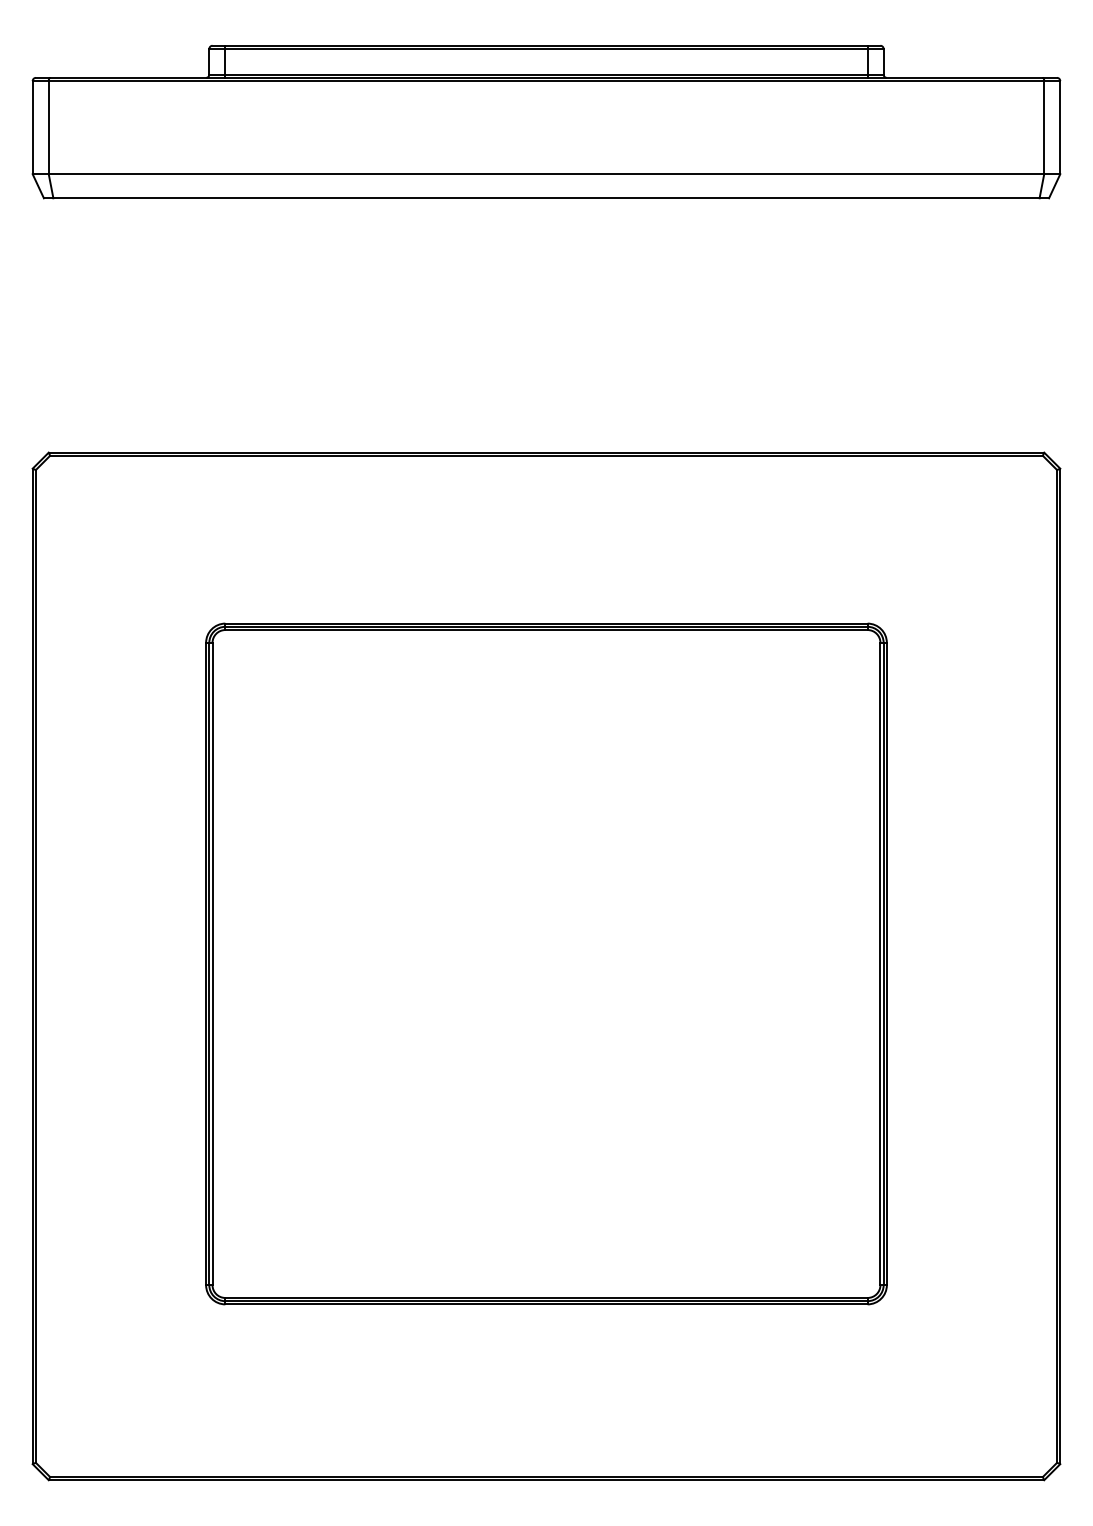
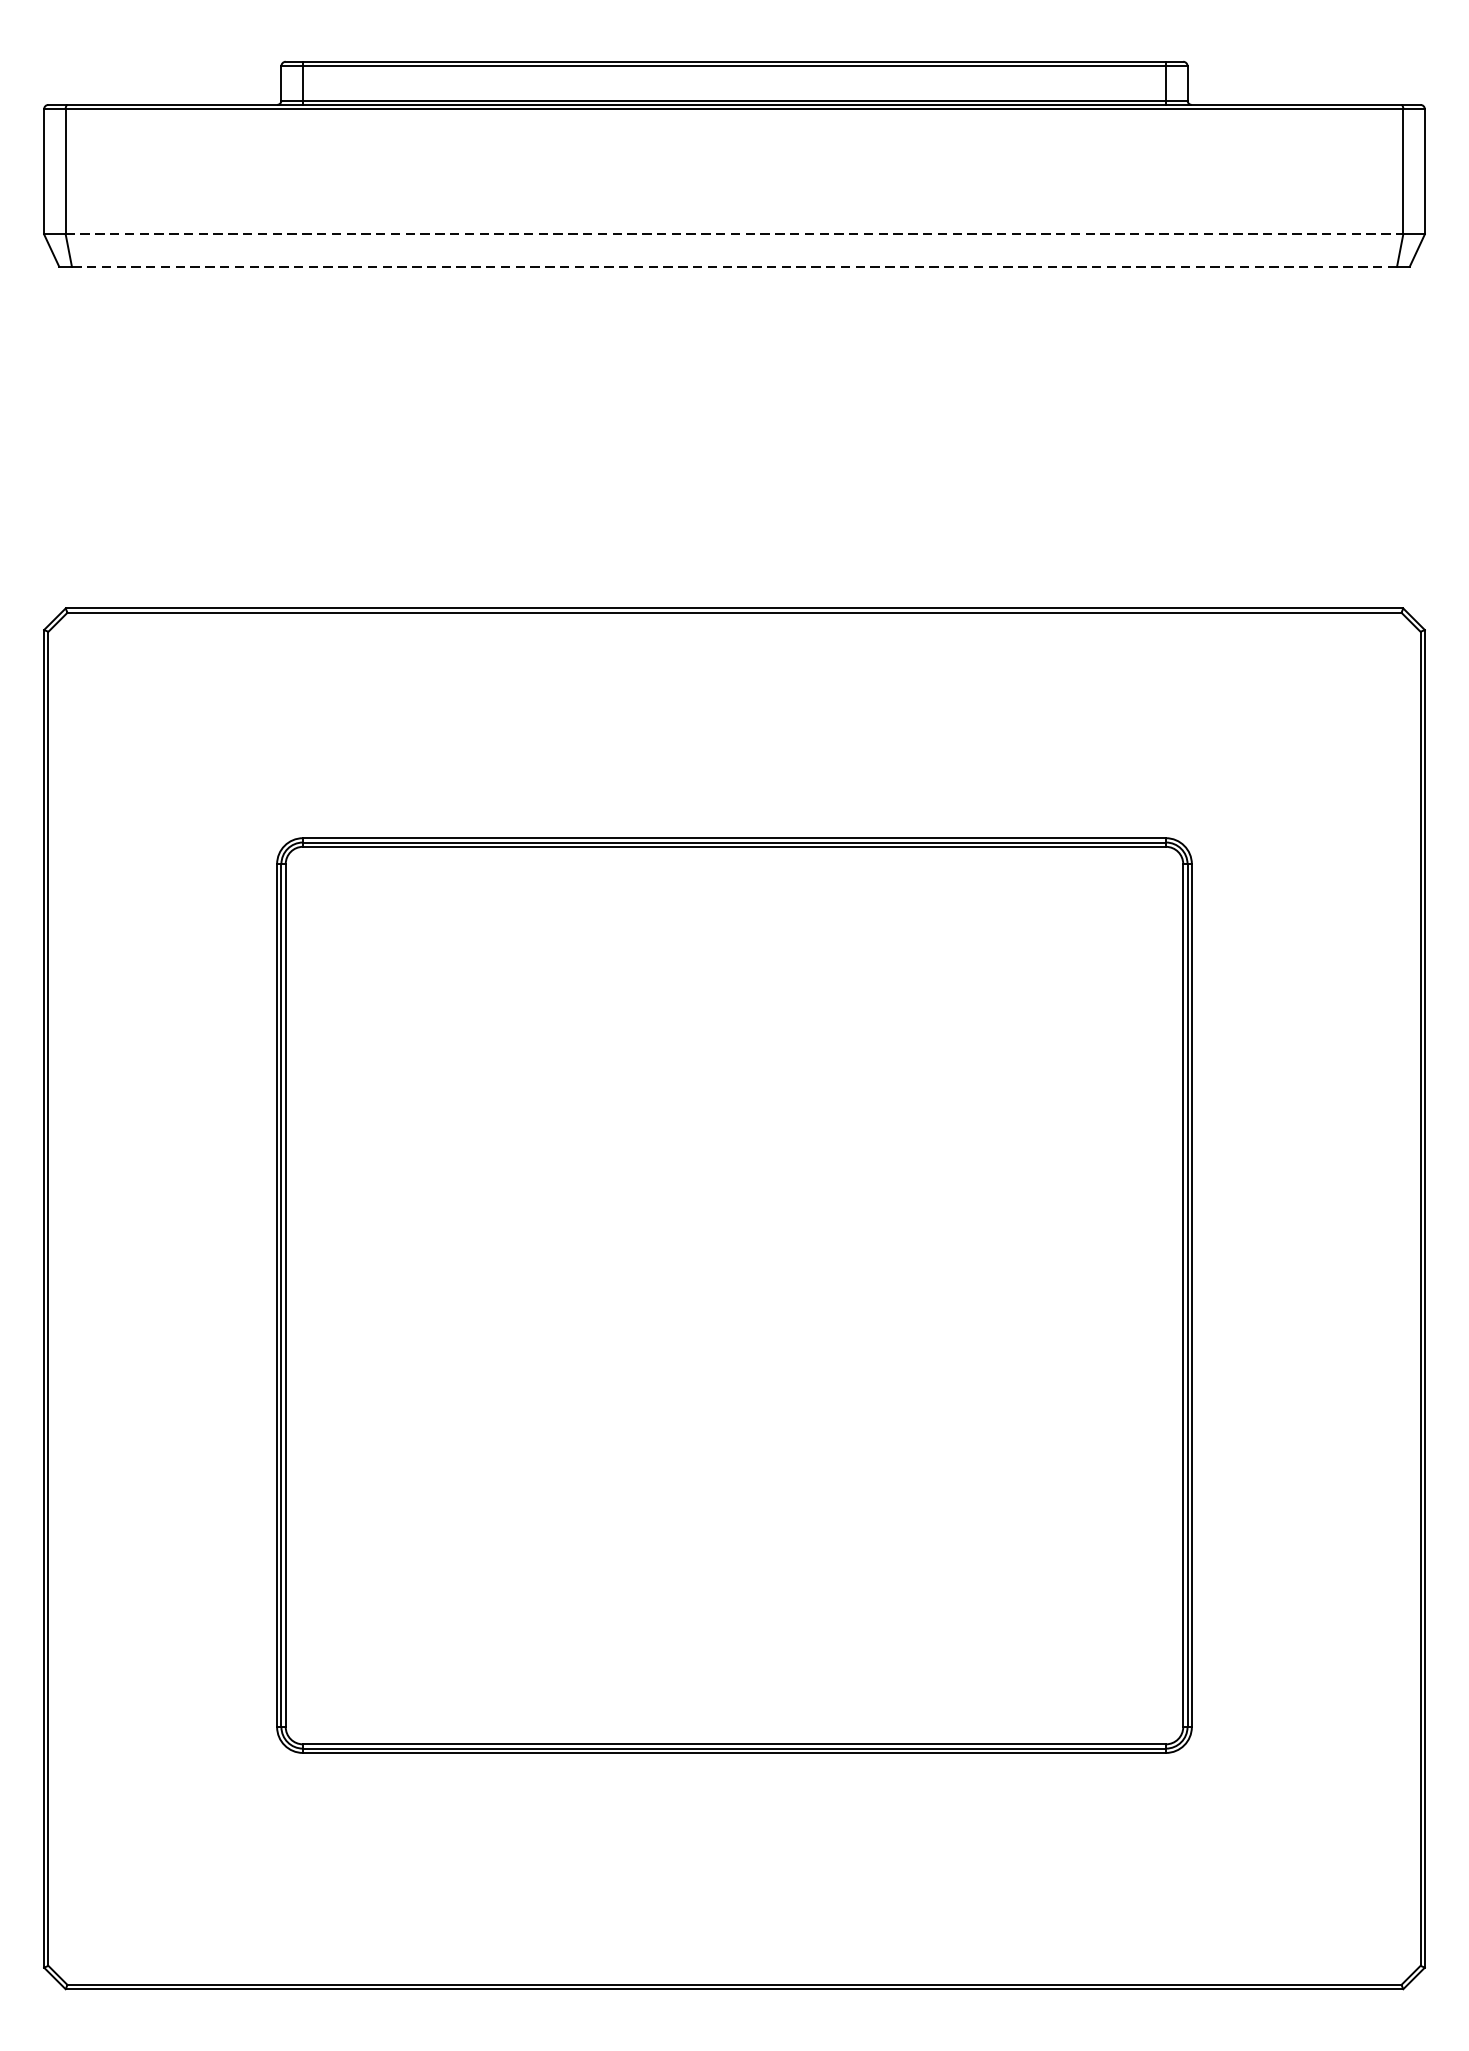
line: (546, 174) -> (734, 234), solid -> dashed
line: (546, 198) -> (734, 266), solid -> dashed

